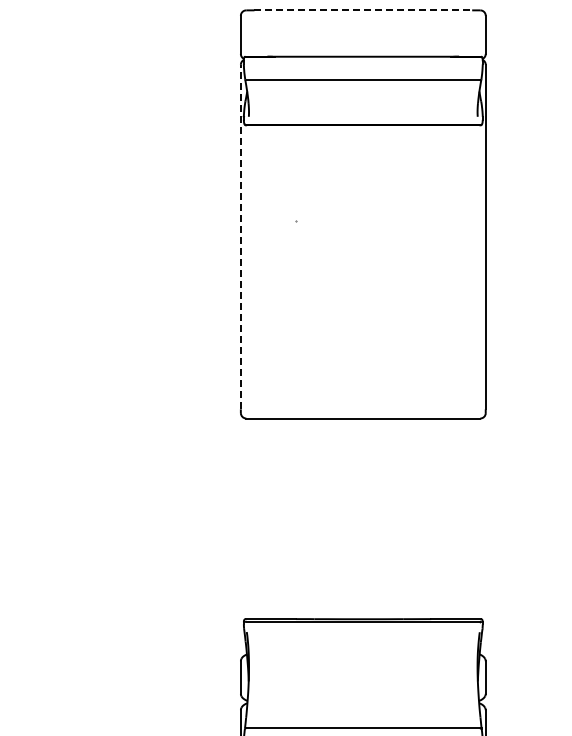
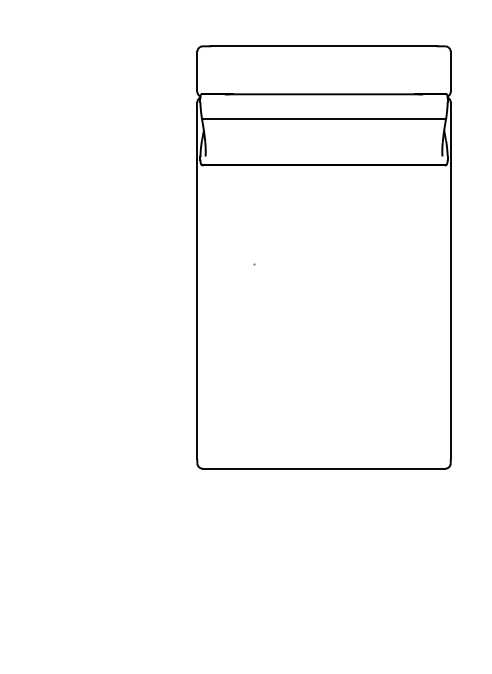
line: (363, 10) -> (324, 46), dashed -> solid
line: (240, 236) -> (196, 280), dashed -> solid

